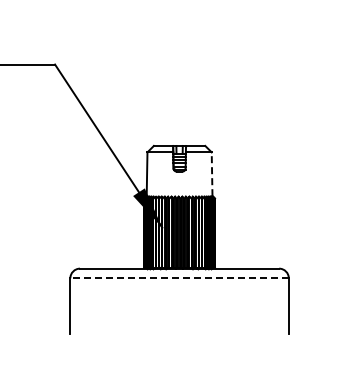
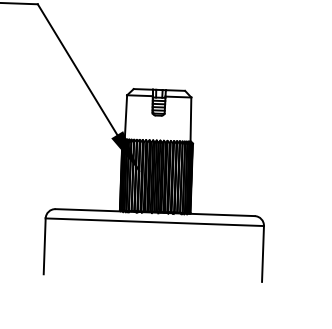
line: (212, 174) -> (191, 119), dashed -> solid
line: (179, 278) -> (154, 222), dashed -> solid

